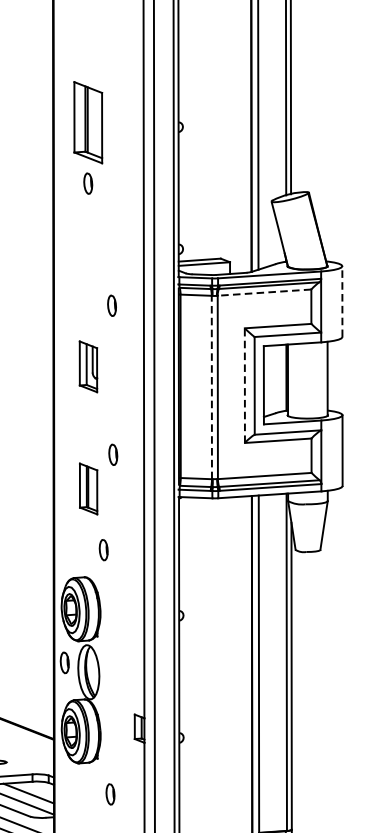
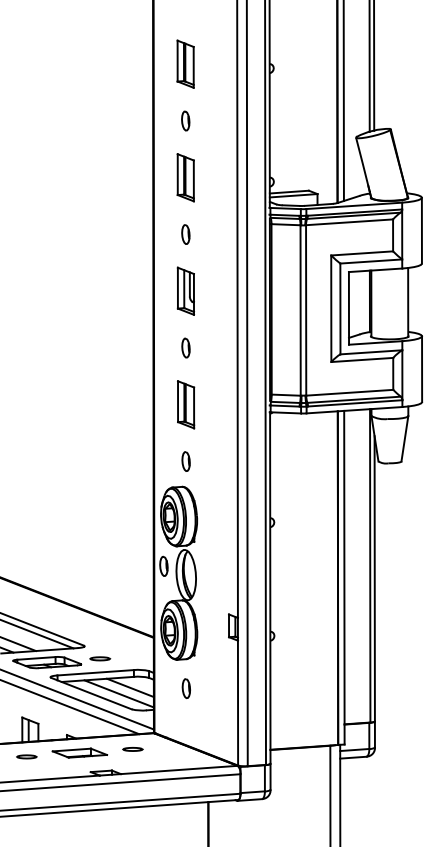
part: (88, 121) -> (185, 63), size x0.62
part: (88, 244) -> (185, 177), added
line: (264, 292) -> (349, 222), dashed -> solid
line: (341, 301) -> (421, 230), dashed -> solid
part: (111, 305) -> (185, 234), moved
line: (245, 385) -> (331, 308), dashed -> solid
line: (211, 387) -> (300, 310), dashed -> solid
part: (112, 454) -> (185, 347), moved
part: (103, 549) -> (185, 461), moved
part: (109, 794) -> (185, 688), moved

